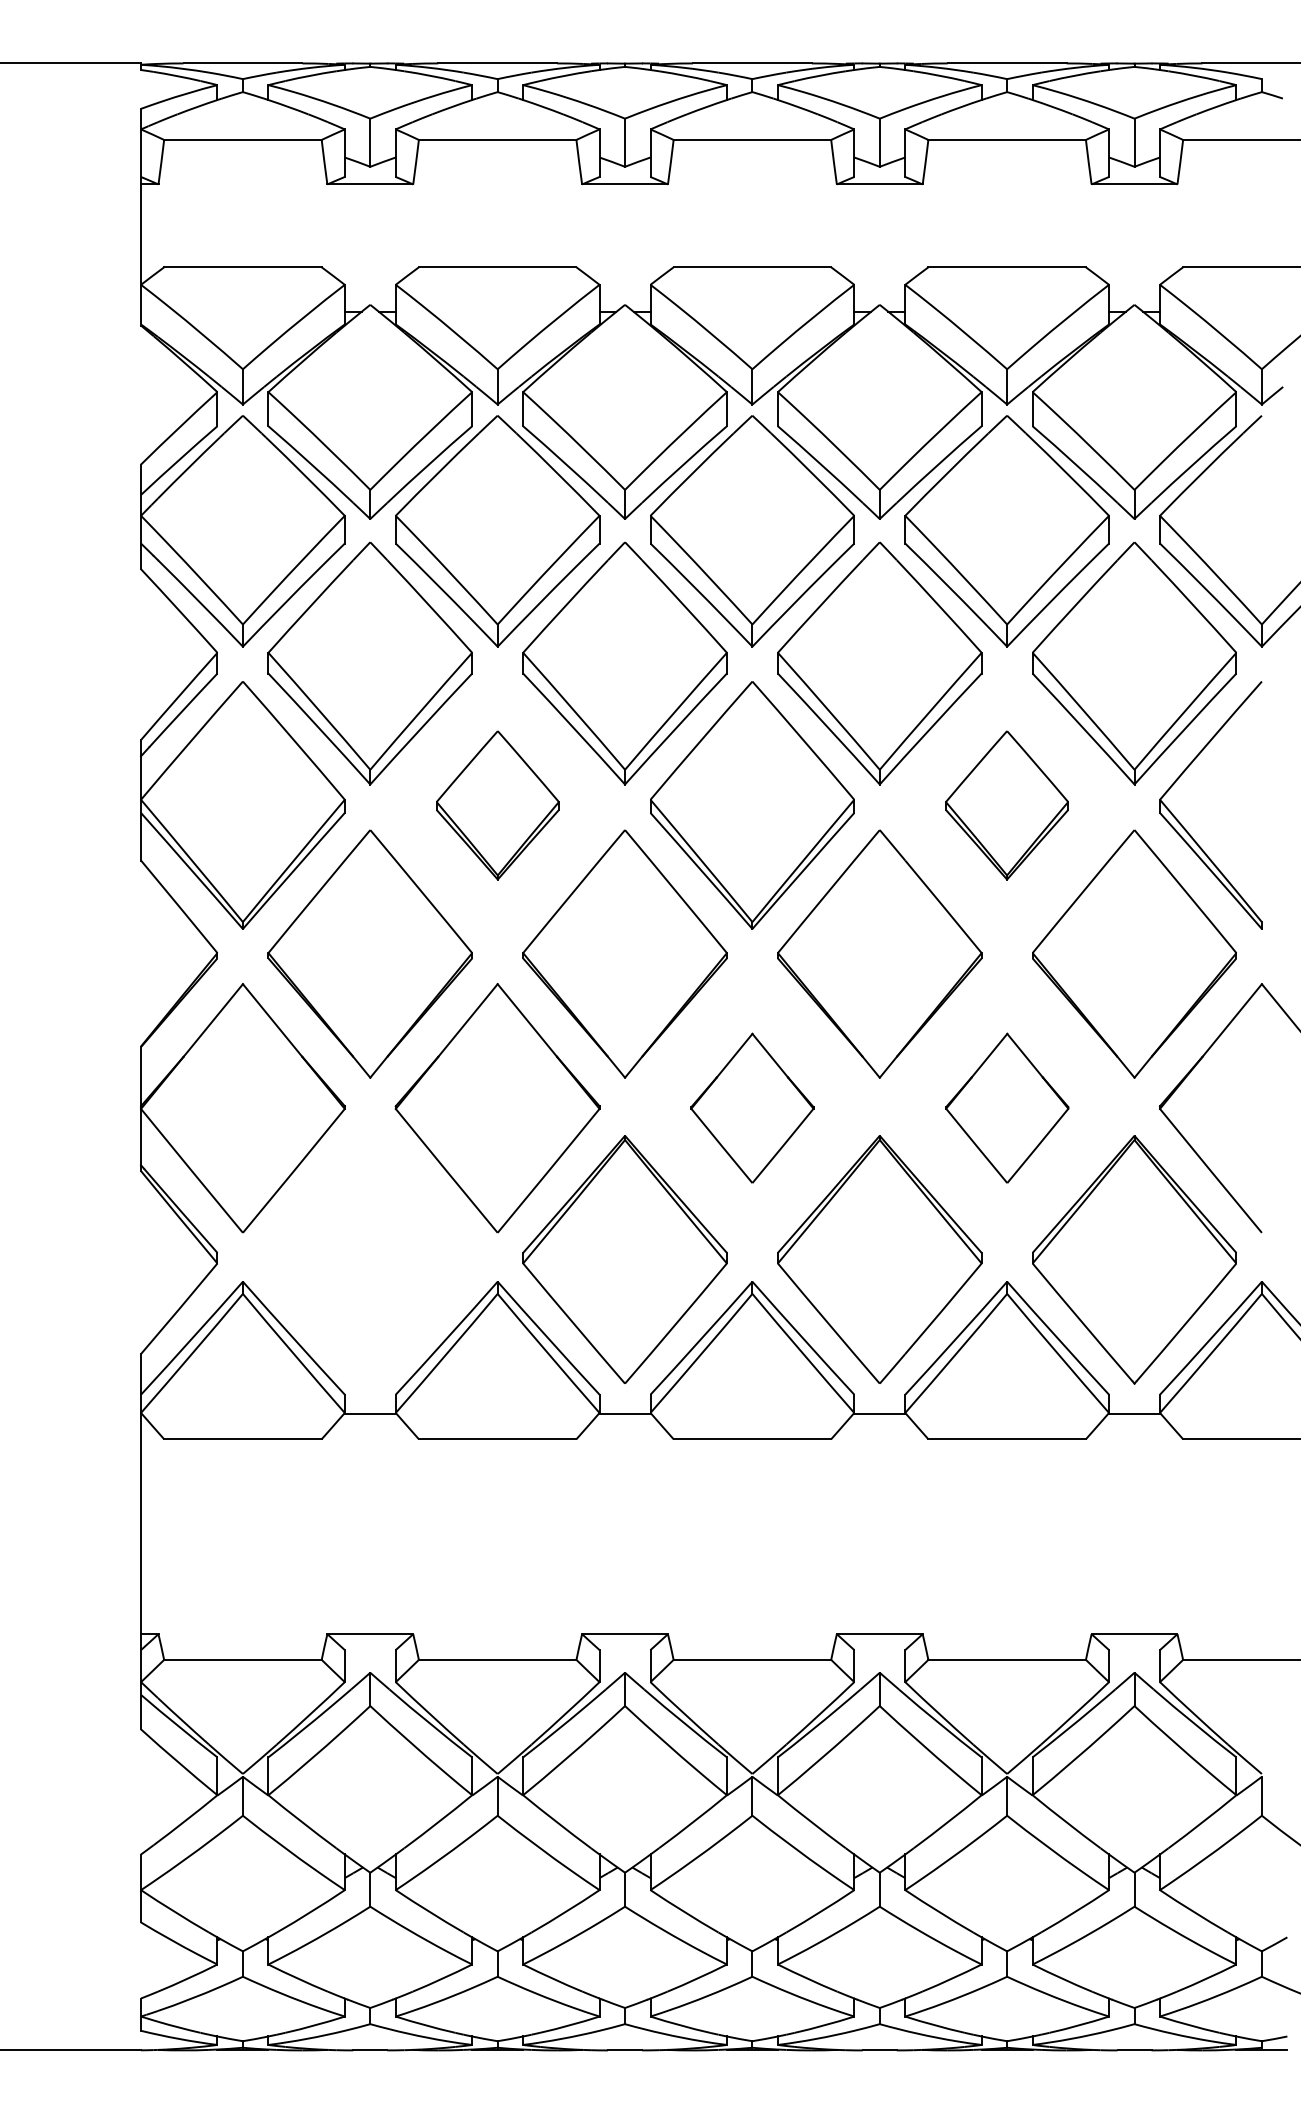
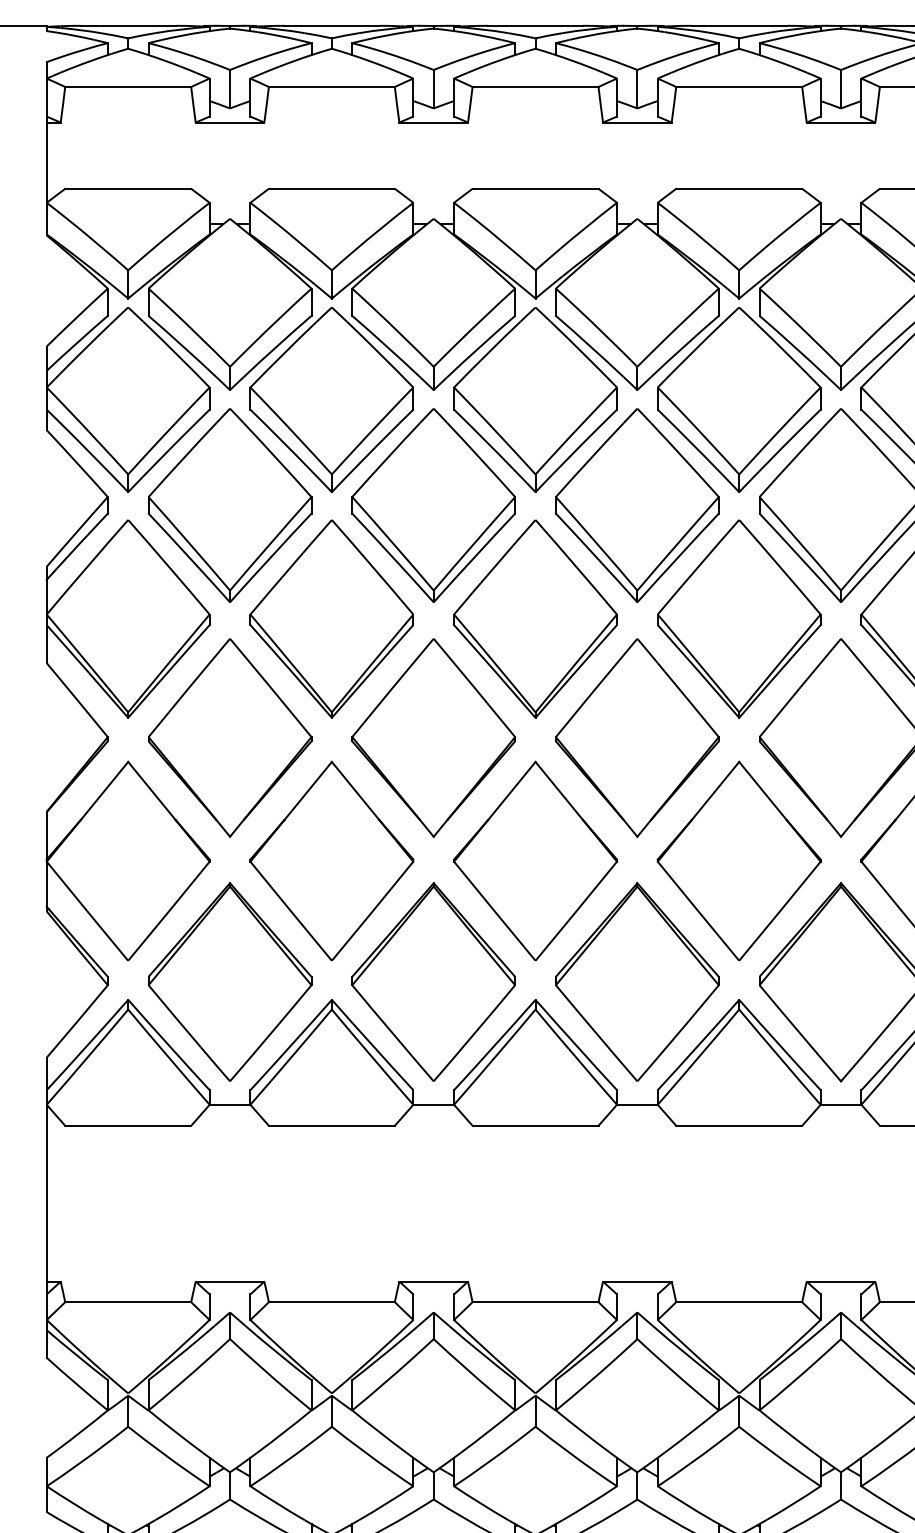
part: (497, 805) -> (331, 619), size x1.67
part: (1006, 805) -> (738, 619), size x1.67
part: (752, 1108) -> (535, 861), size x1.67
part: (1007, 1108) -> (739, 861), size x1.67
part: (369, 1259) -> (229, 982), added

